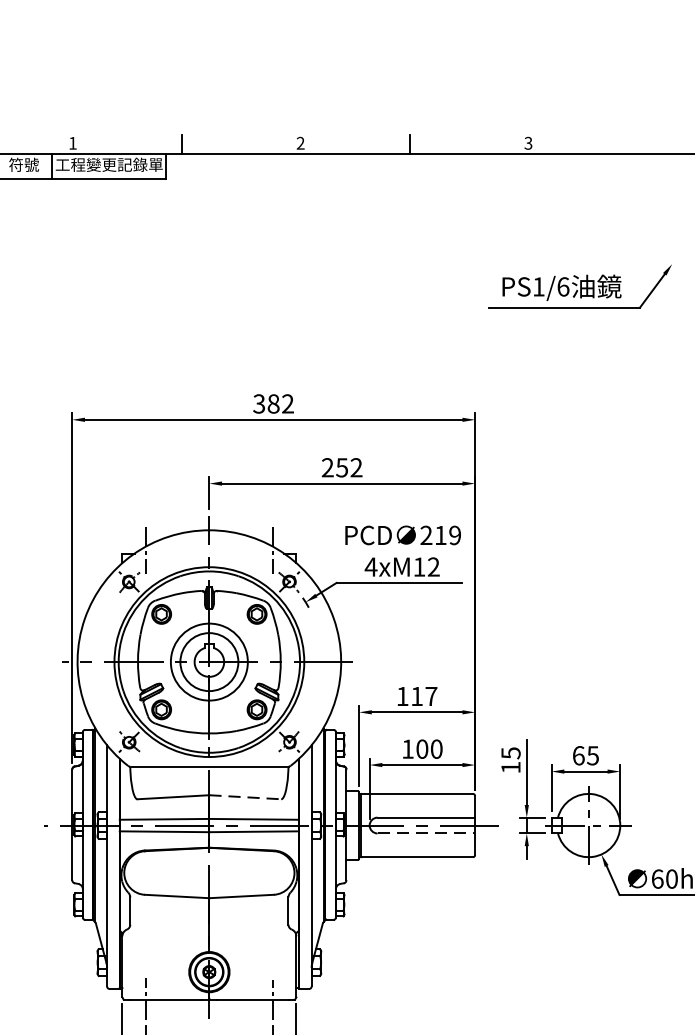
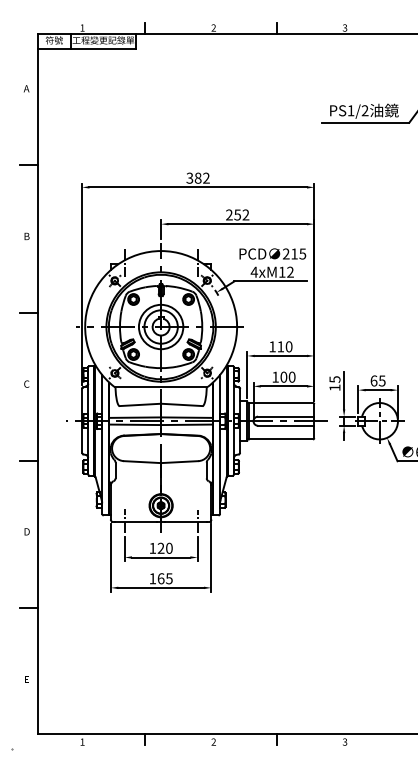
text: (562, 286) -> (364, 110), PS1/6 -> PS1/2
text: (454, 534) -> (302, 253), 219 -> 215
text: (430, 695) -> (288, 346), 117 -> 110
line: (244, 796) -> (181, 404), dashed -> solid
line: (426, 832) -> (286, 425), dashed -> solid

